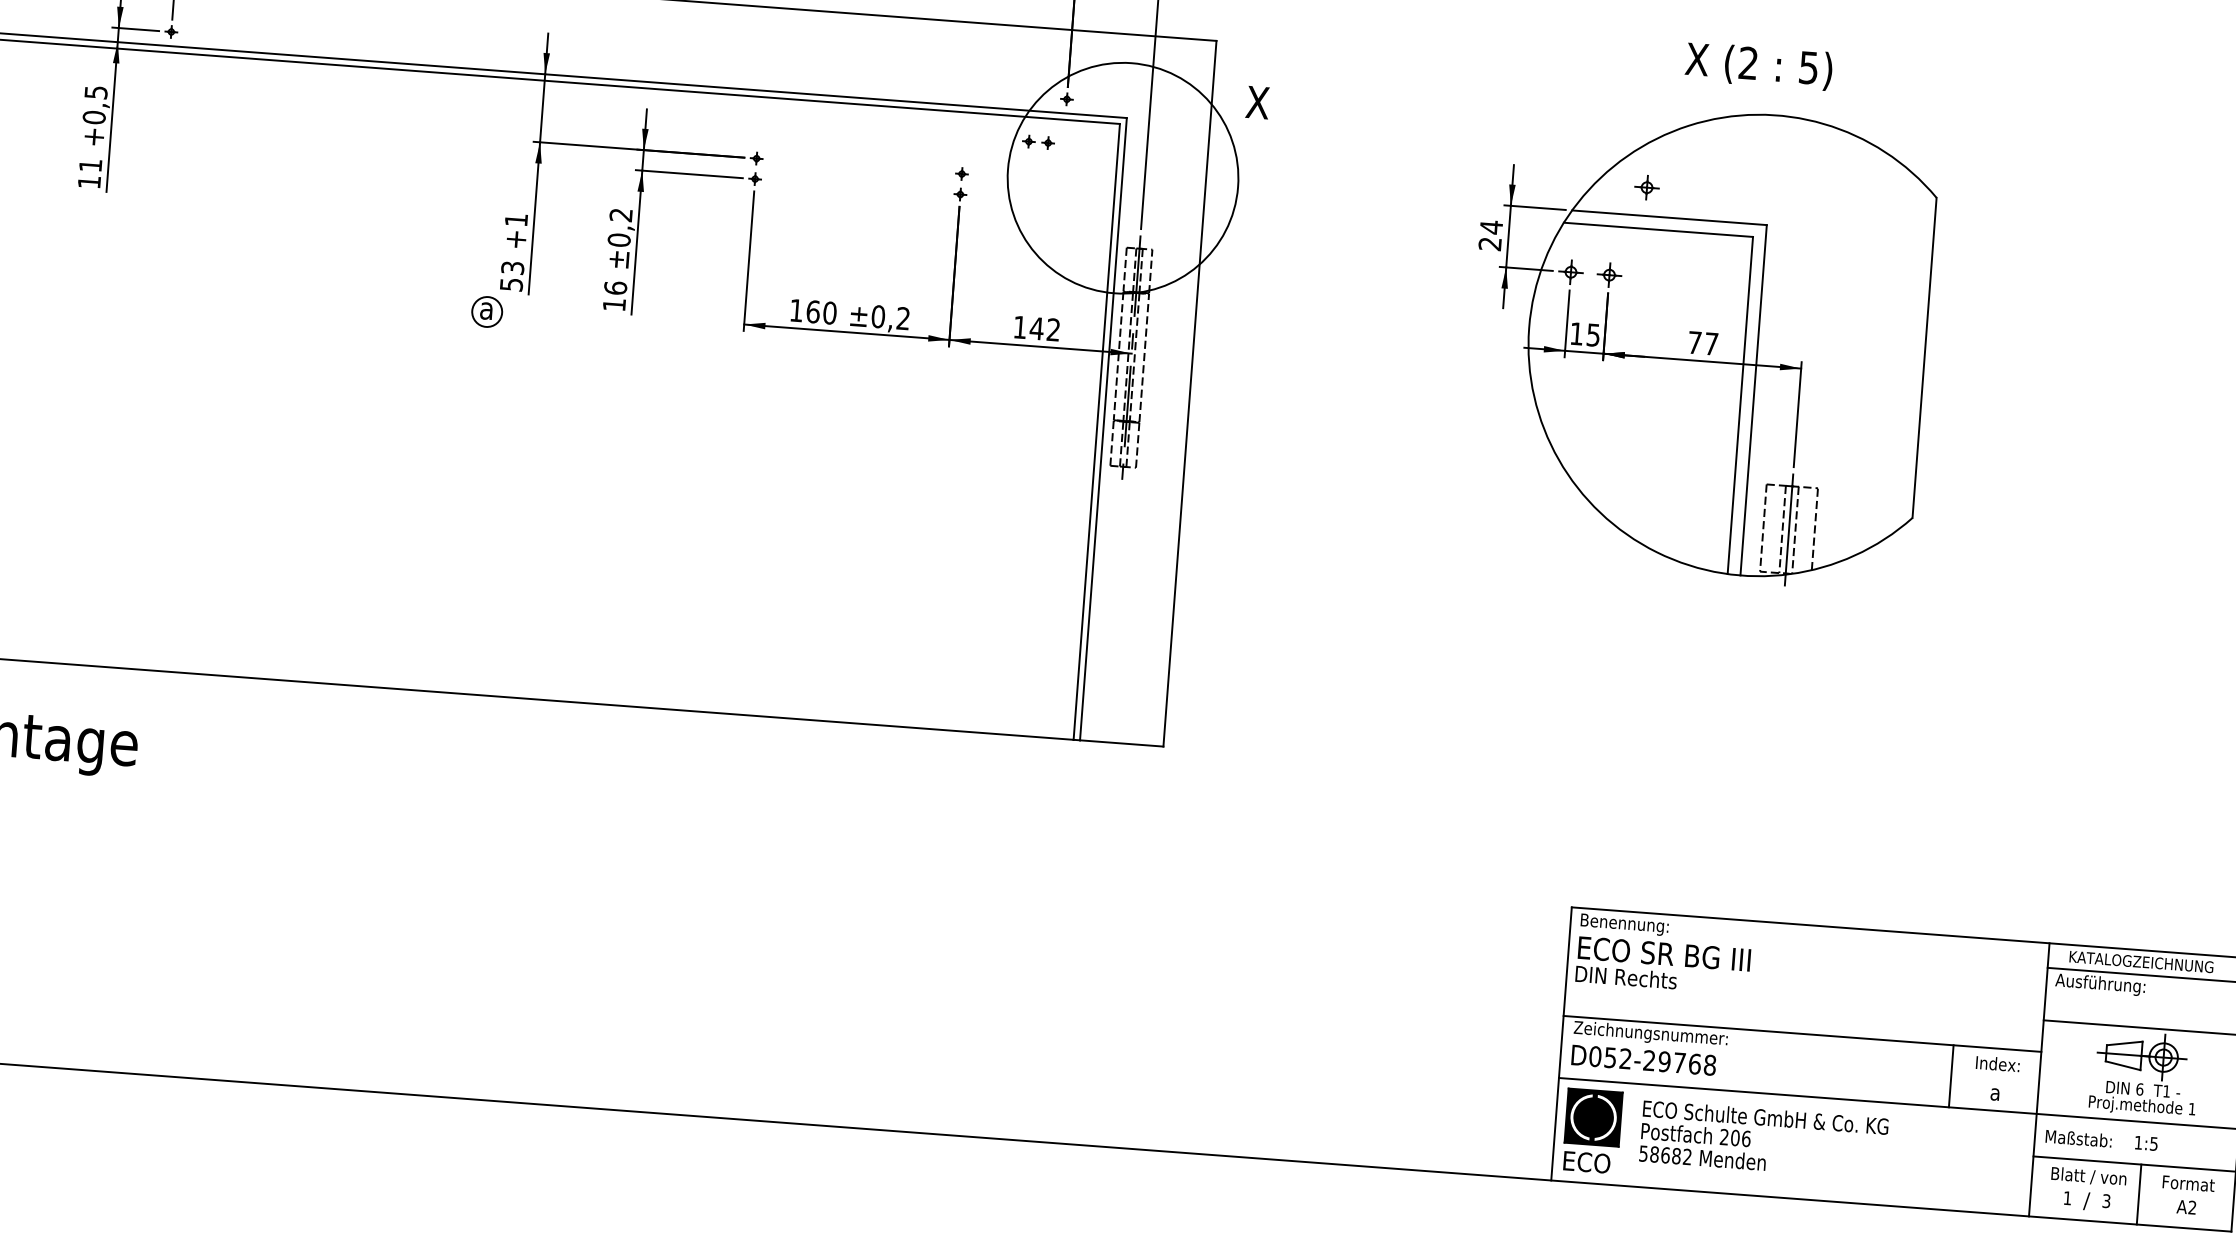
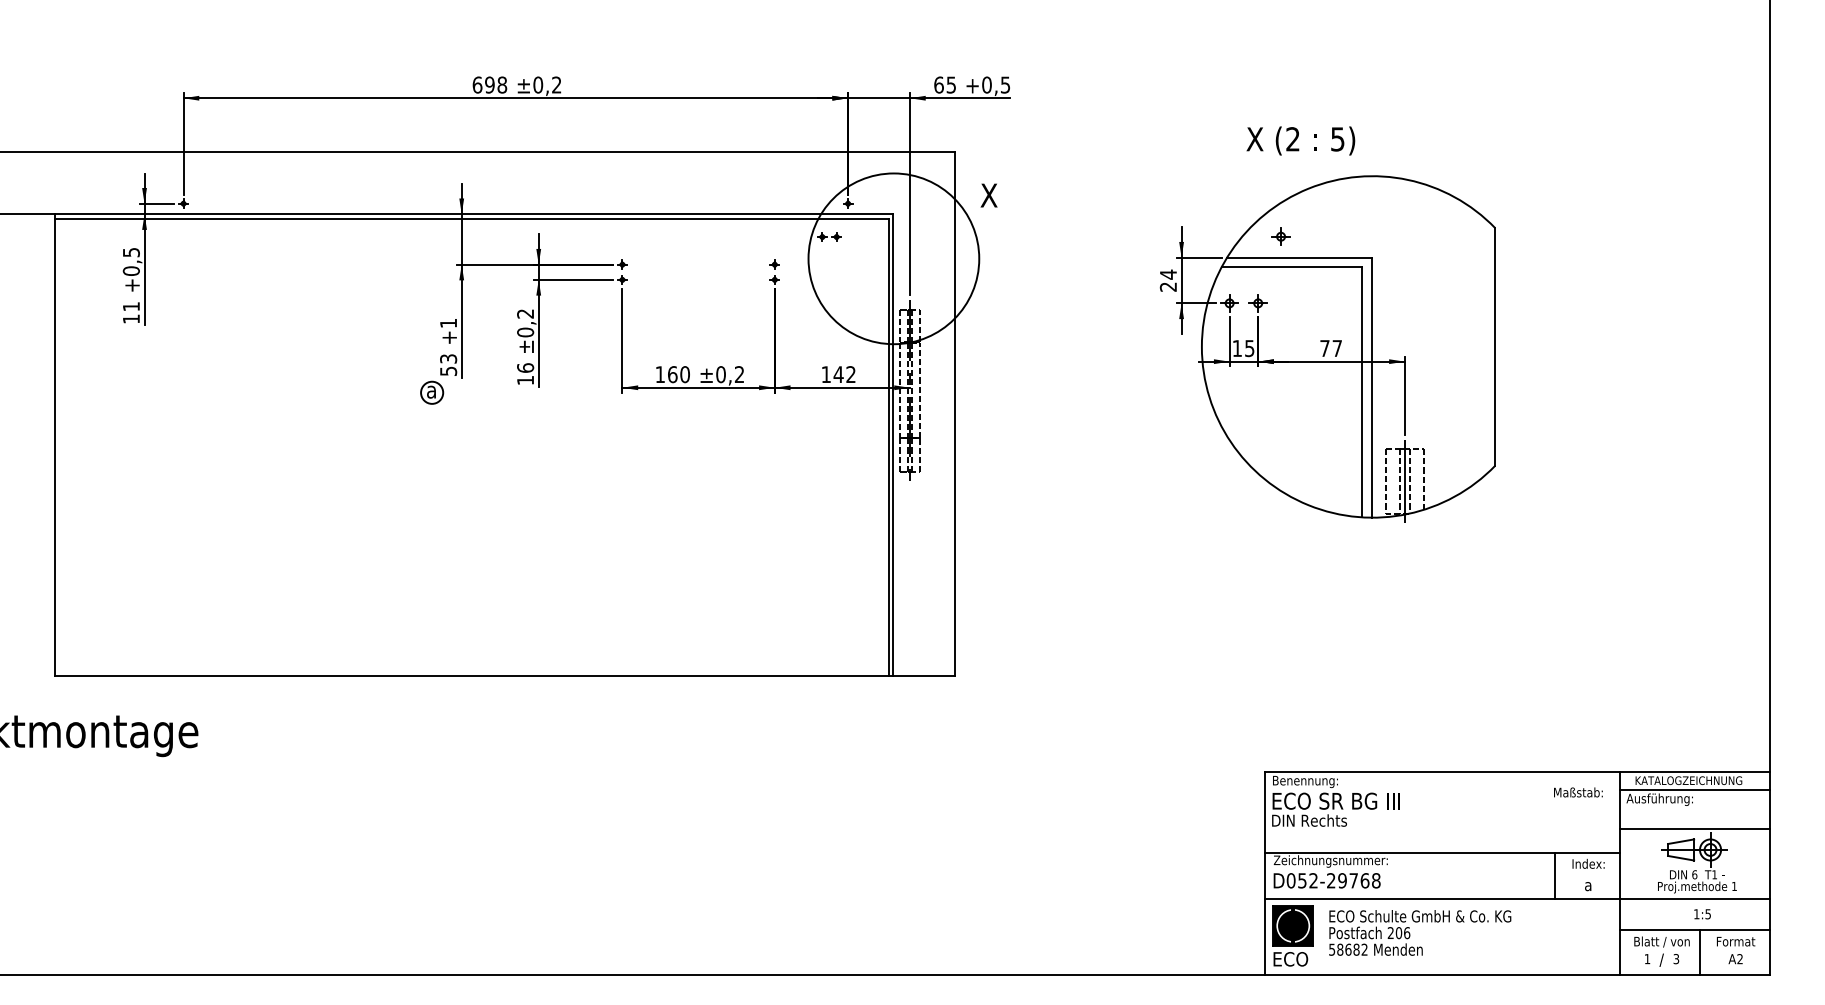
text: (1758, 65) -> (1300, 140), moved
text: (2078, 1138) -> (1578, 792), moved

